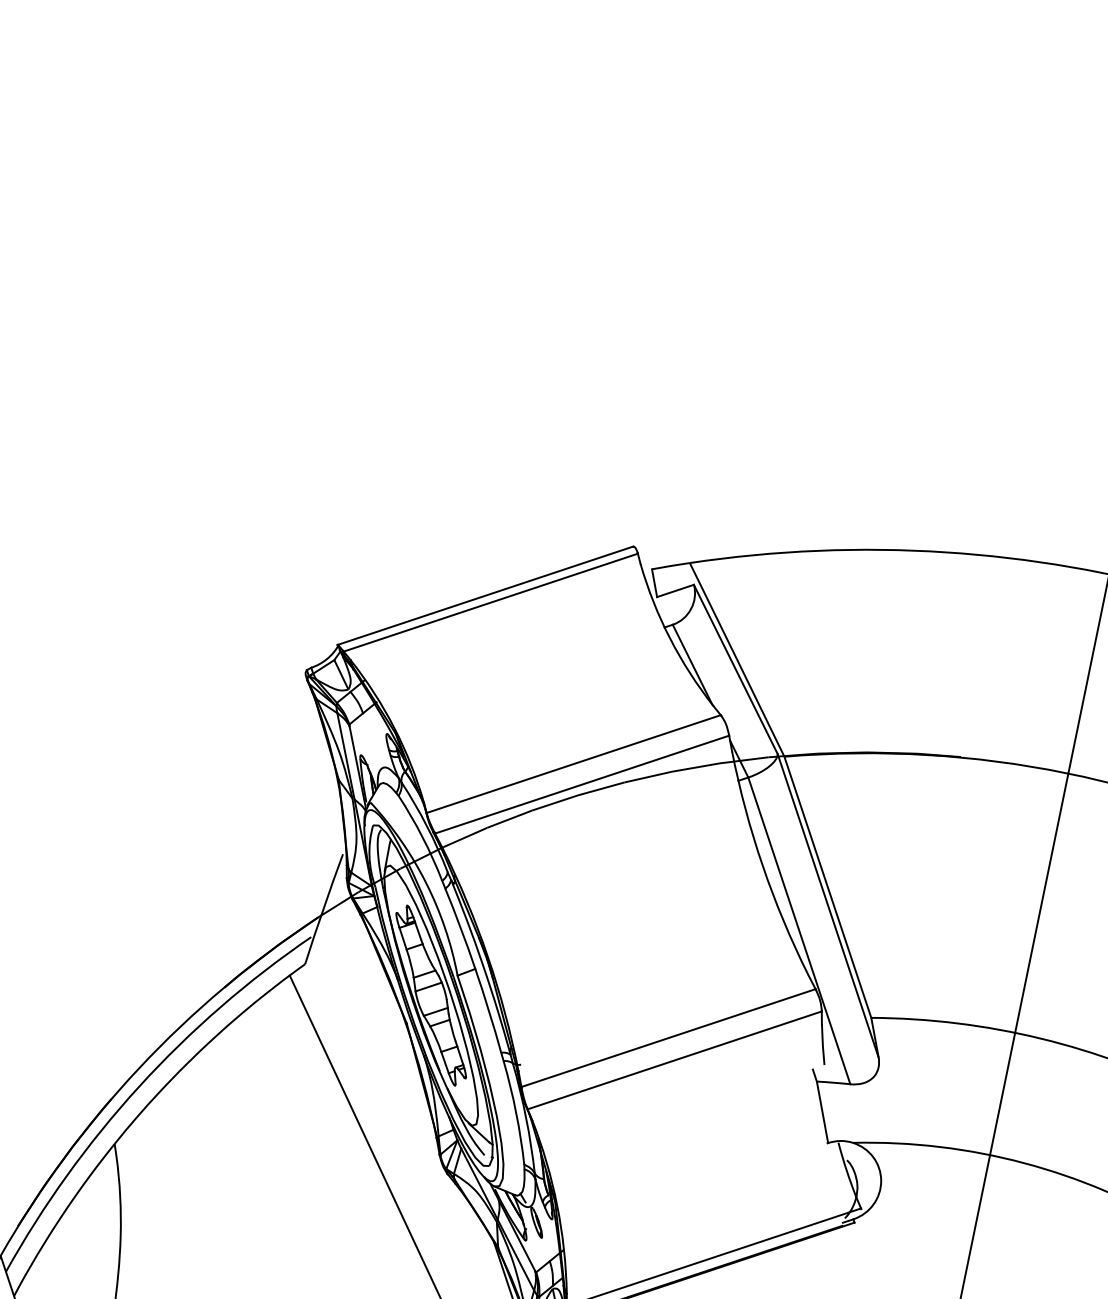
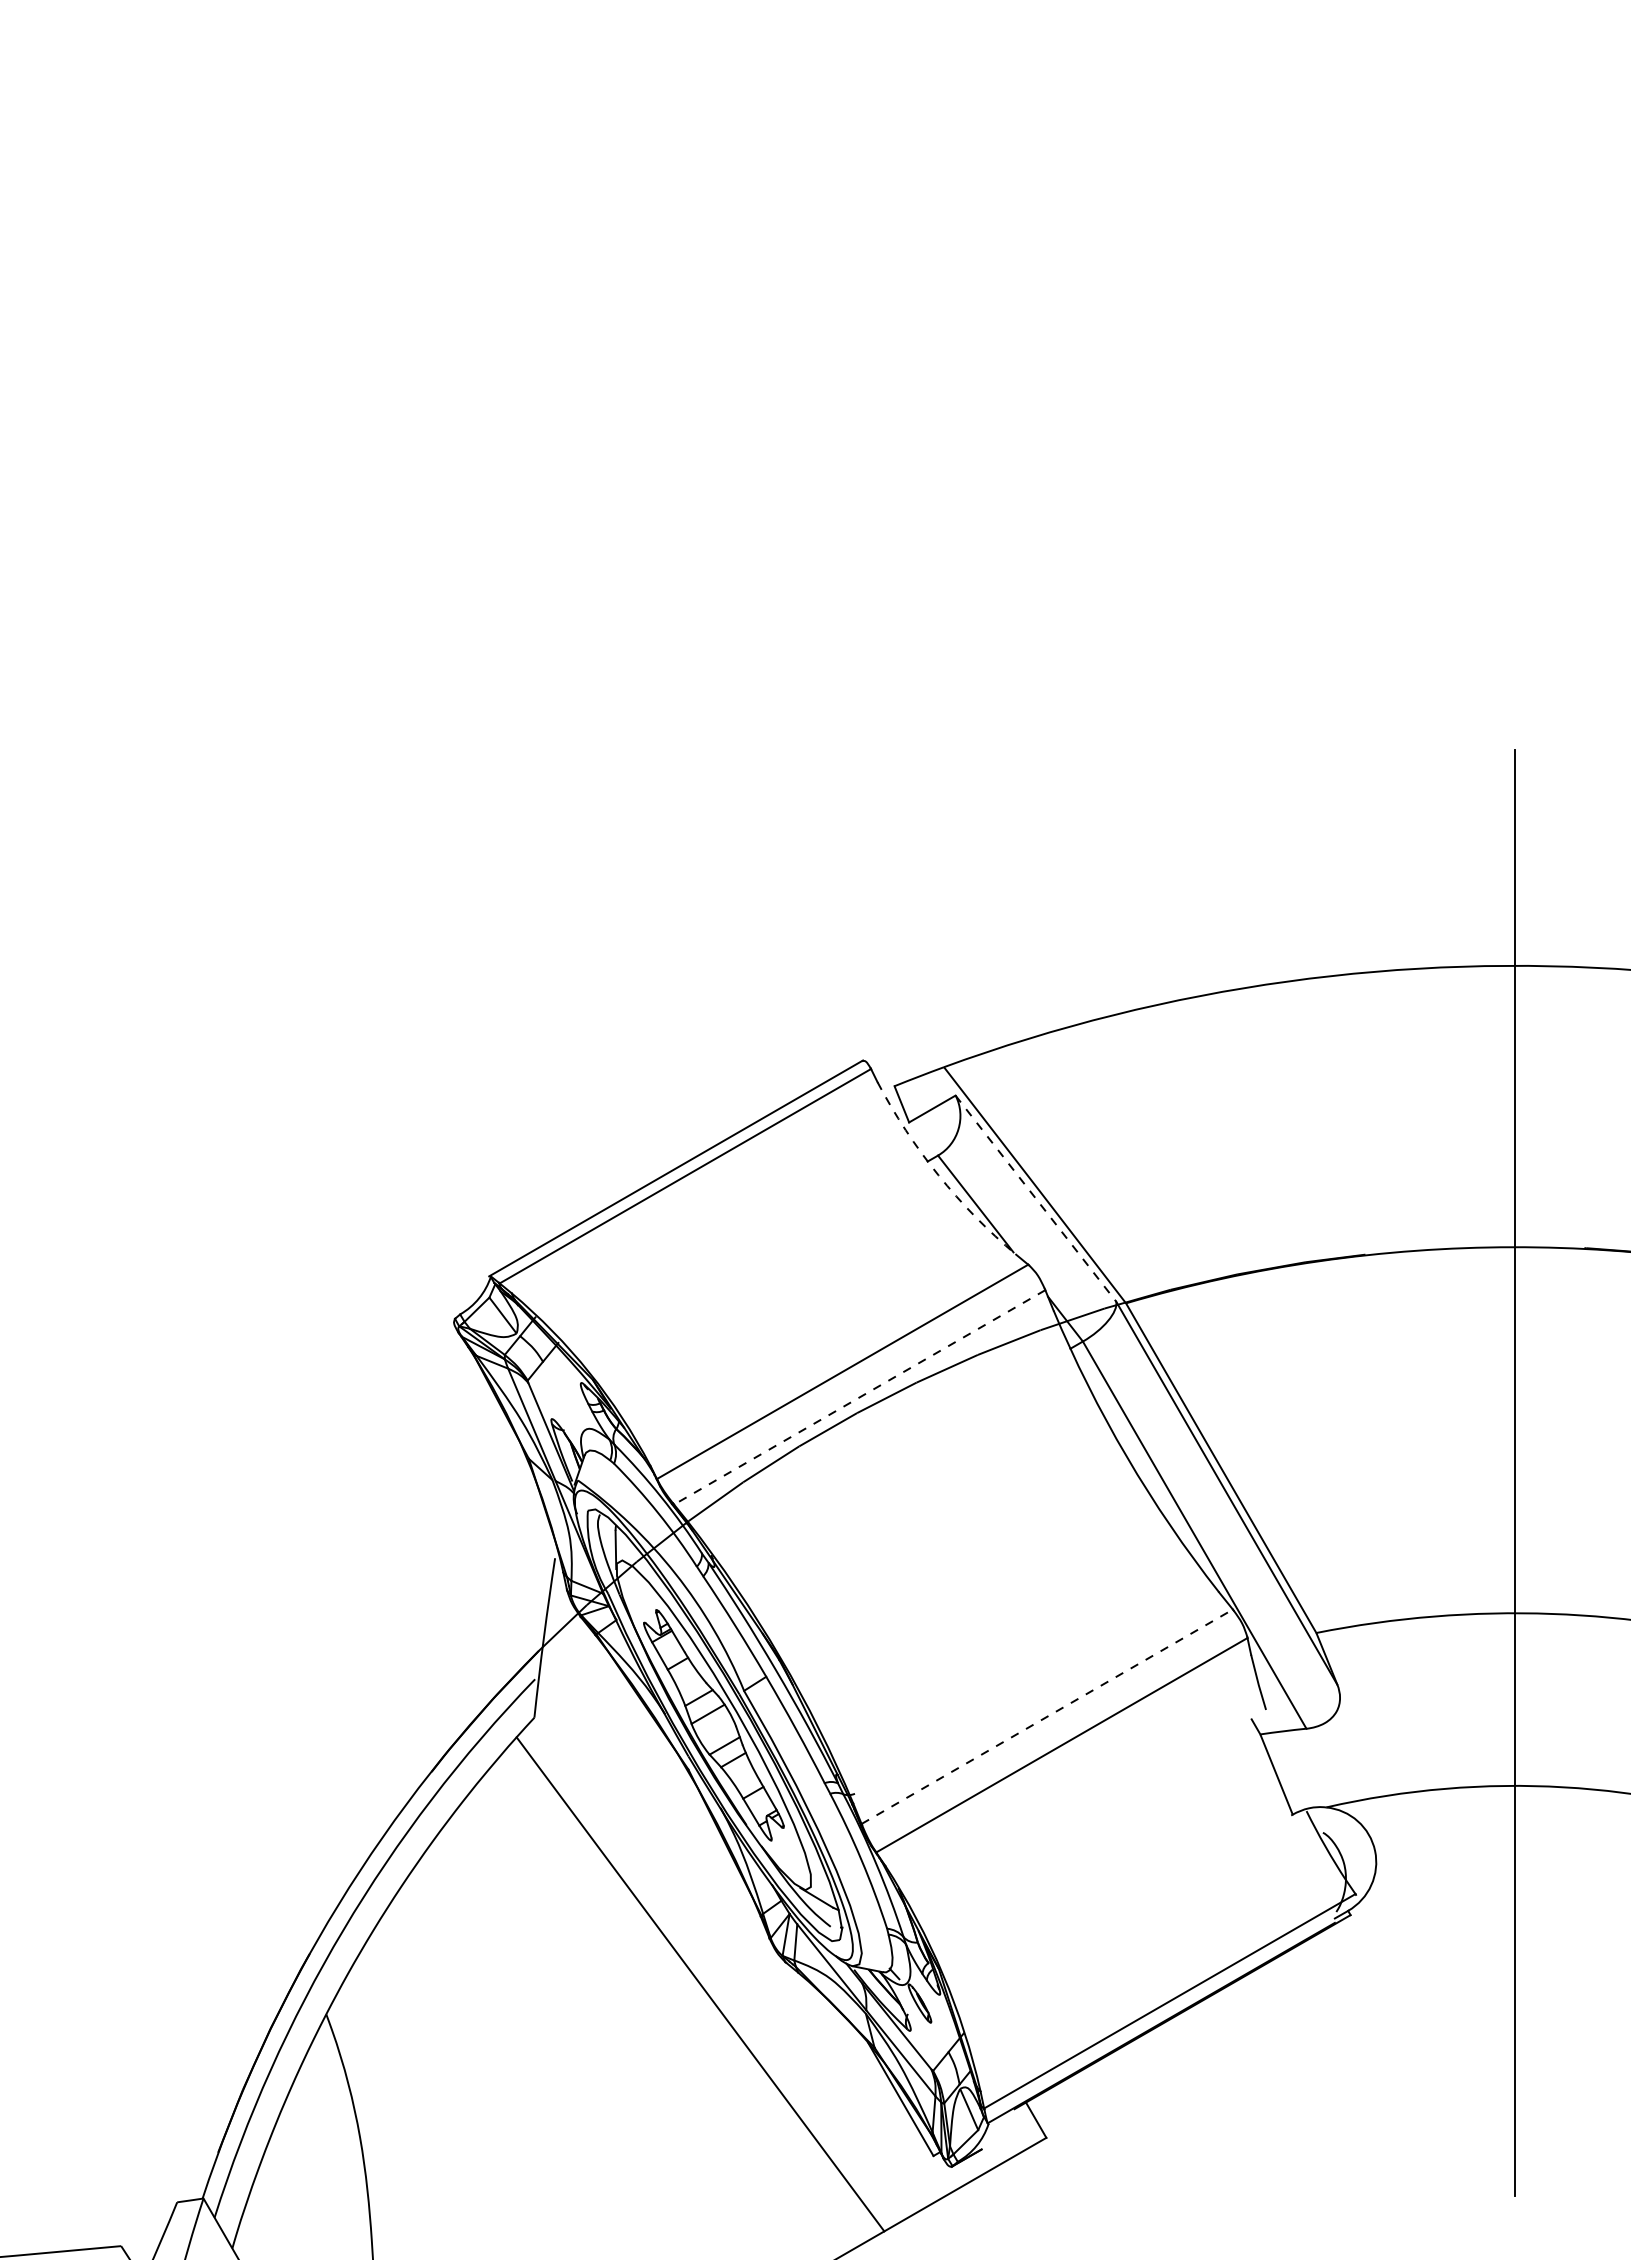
arc: (670, 638) -> (938, 1175), solid -> dashed
line: (735, 669) -> (1035, 1198), solid -> dashed
line: (581, 784) -> (859, 1397), solid -> dashed
line: (668, 1037) -> (1047, 1716), solid -> dashed

